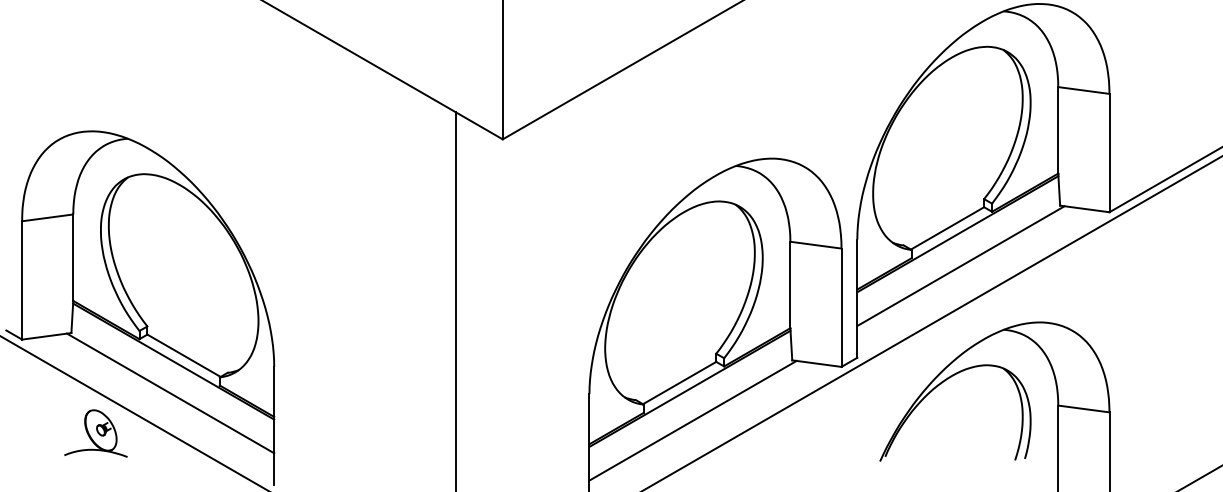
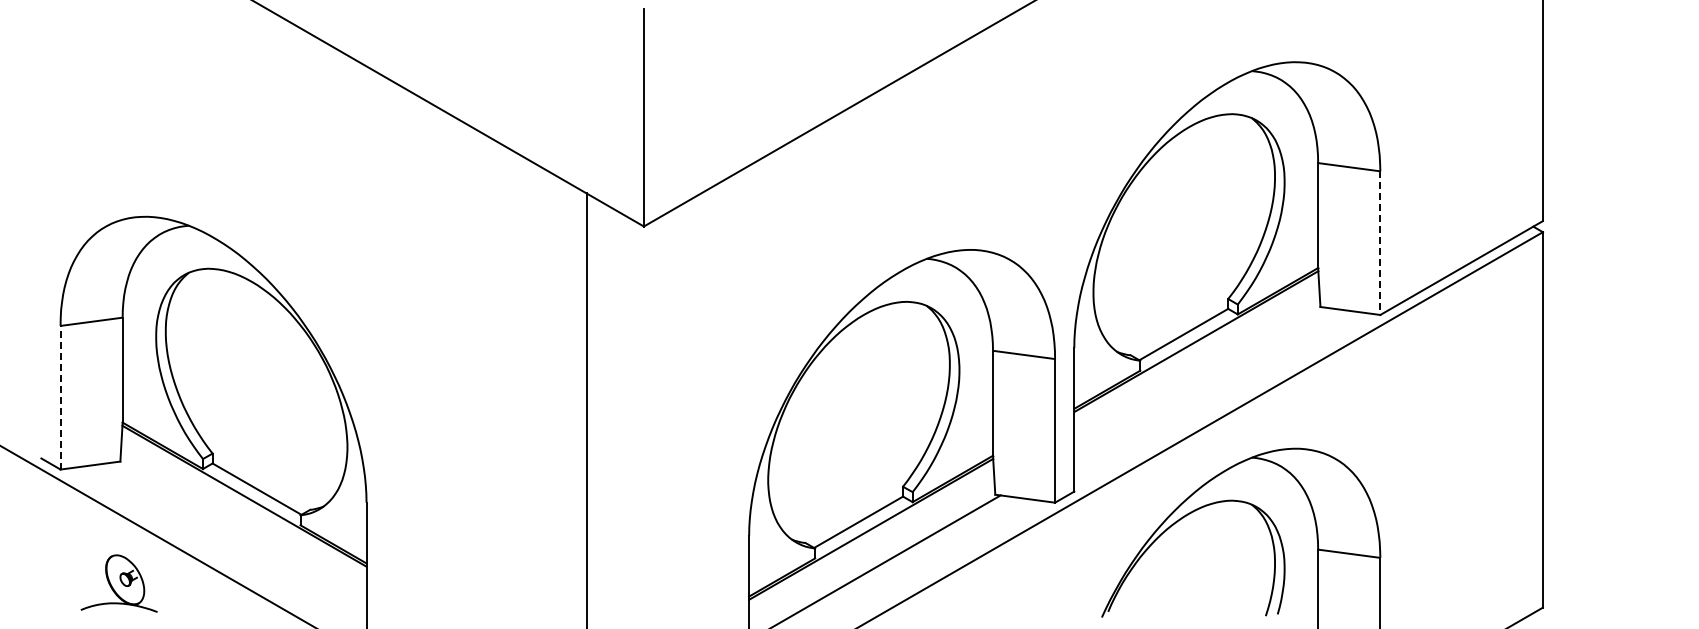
line: (1109, 153) -> (1380, 243), solid -> dashed
line: (960, 266) -> (1199, 380), removed
line: (22, 280) -> (60, 397), solid -> dashed
line: (170, 393) -> (240, 534), removed
part: (95, 433) -> (118, 583), moved

